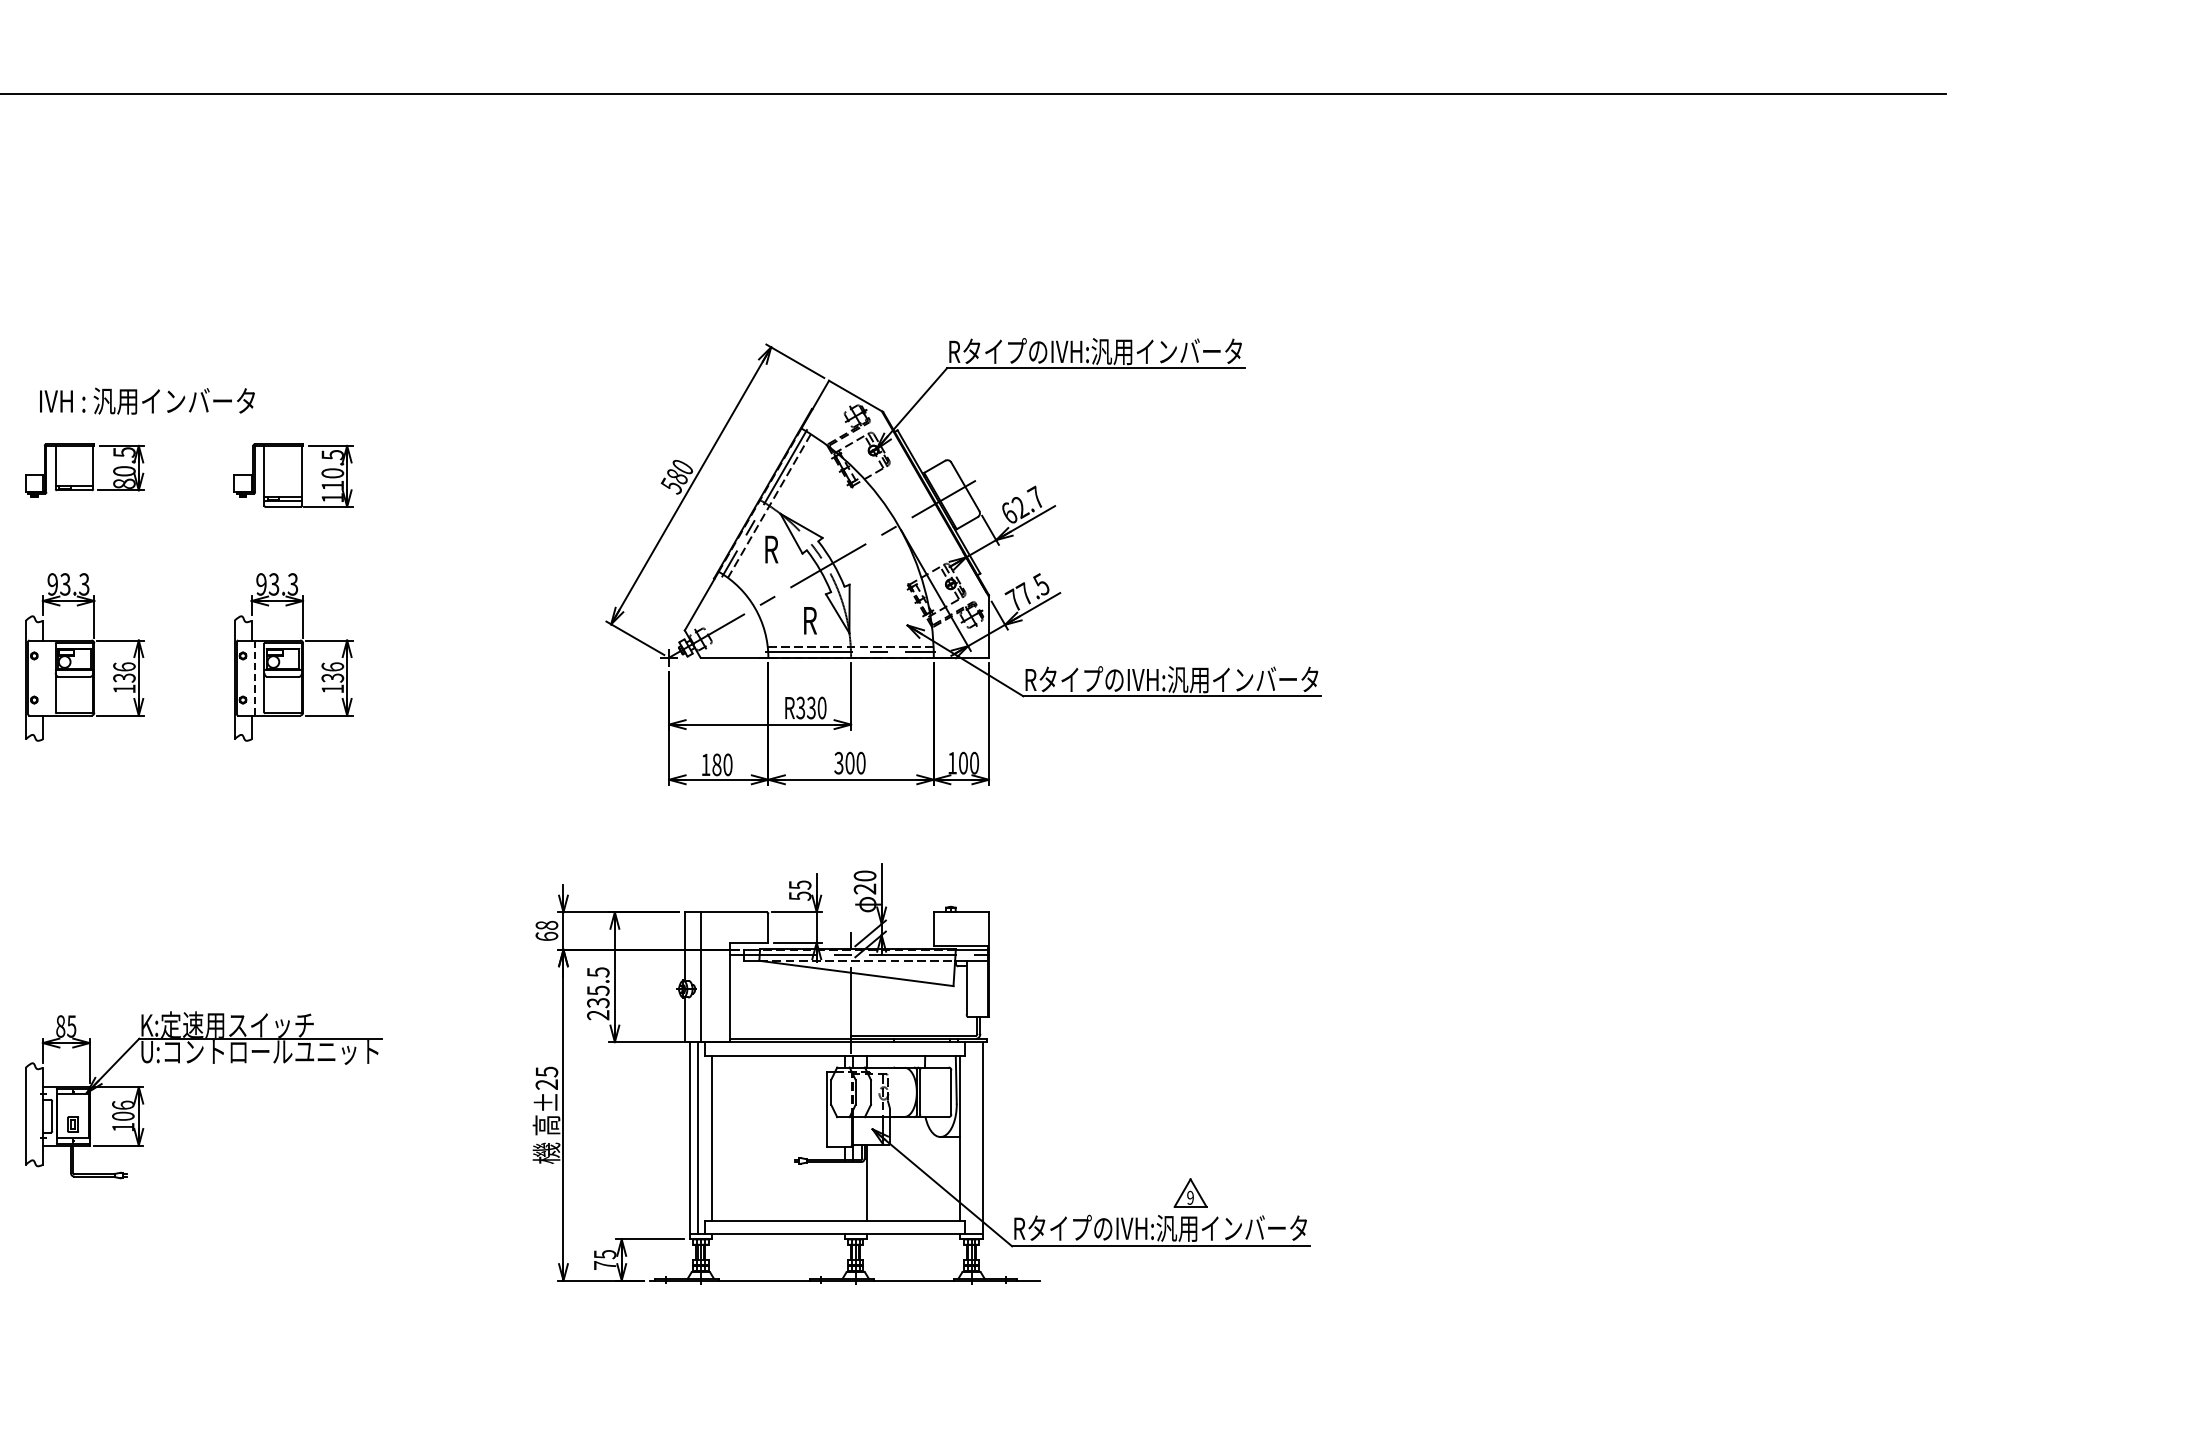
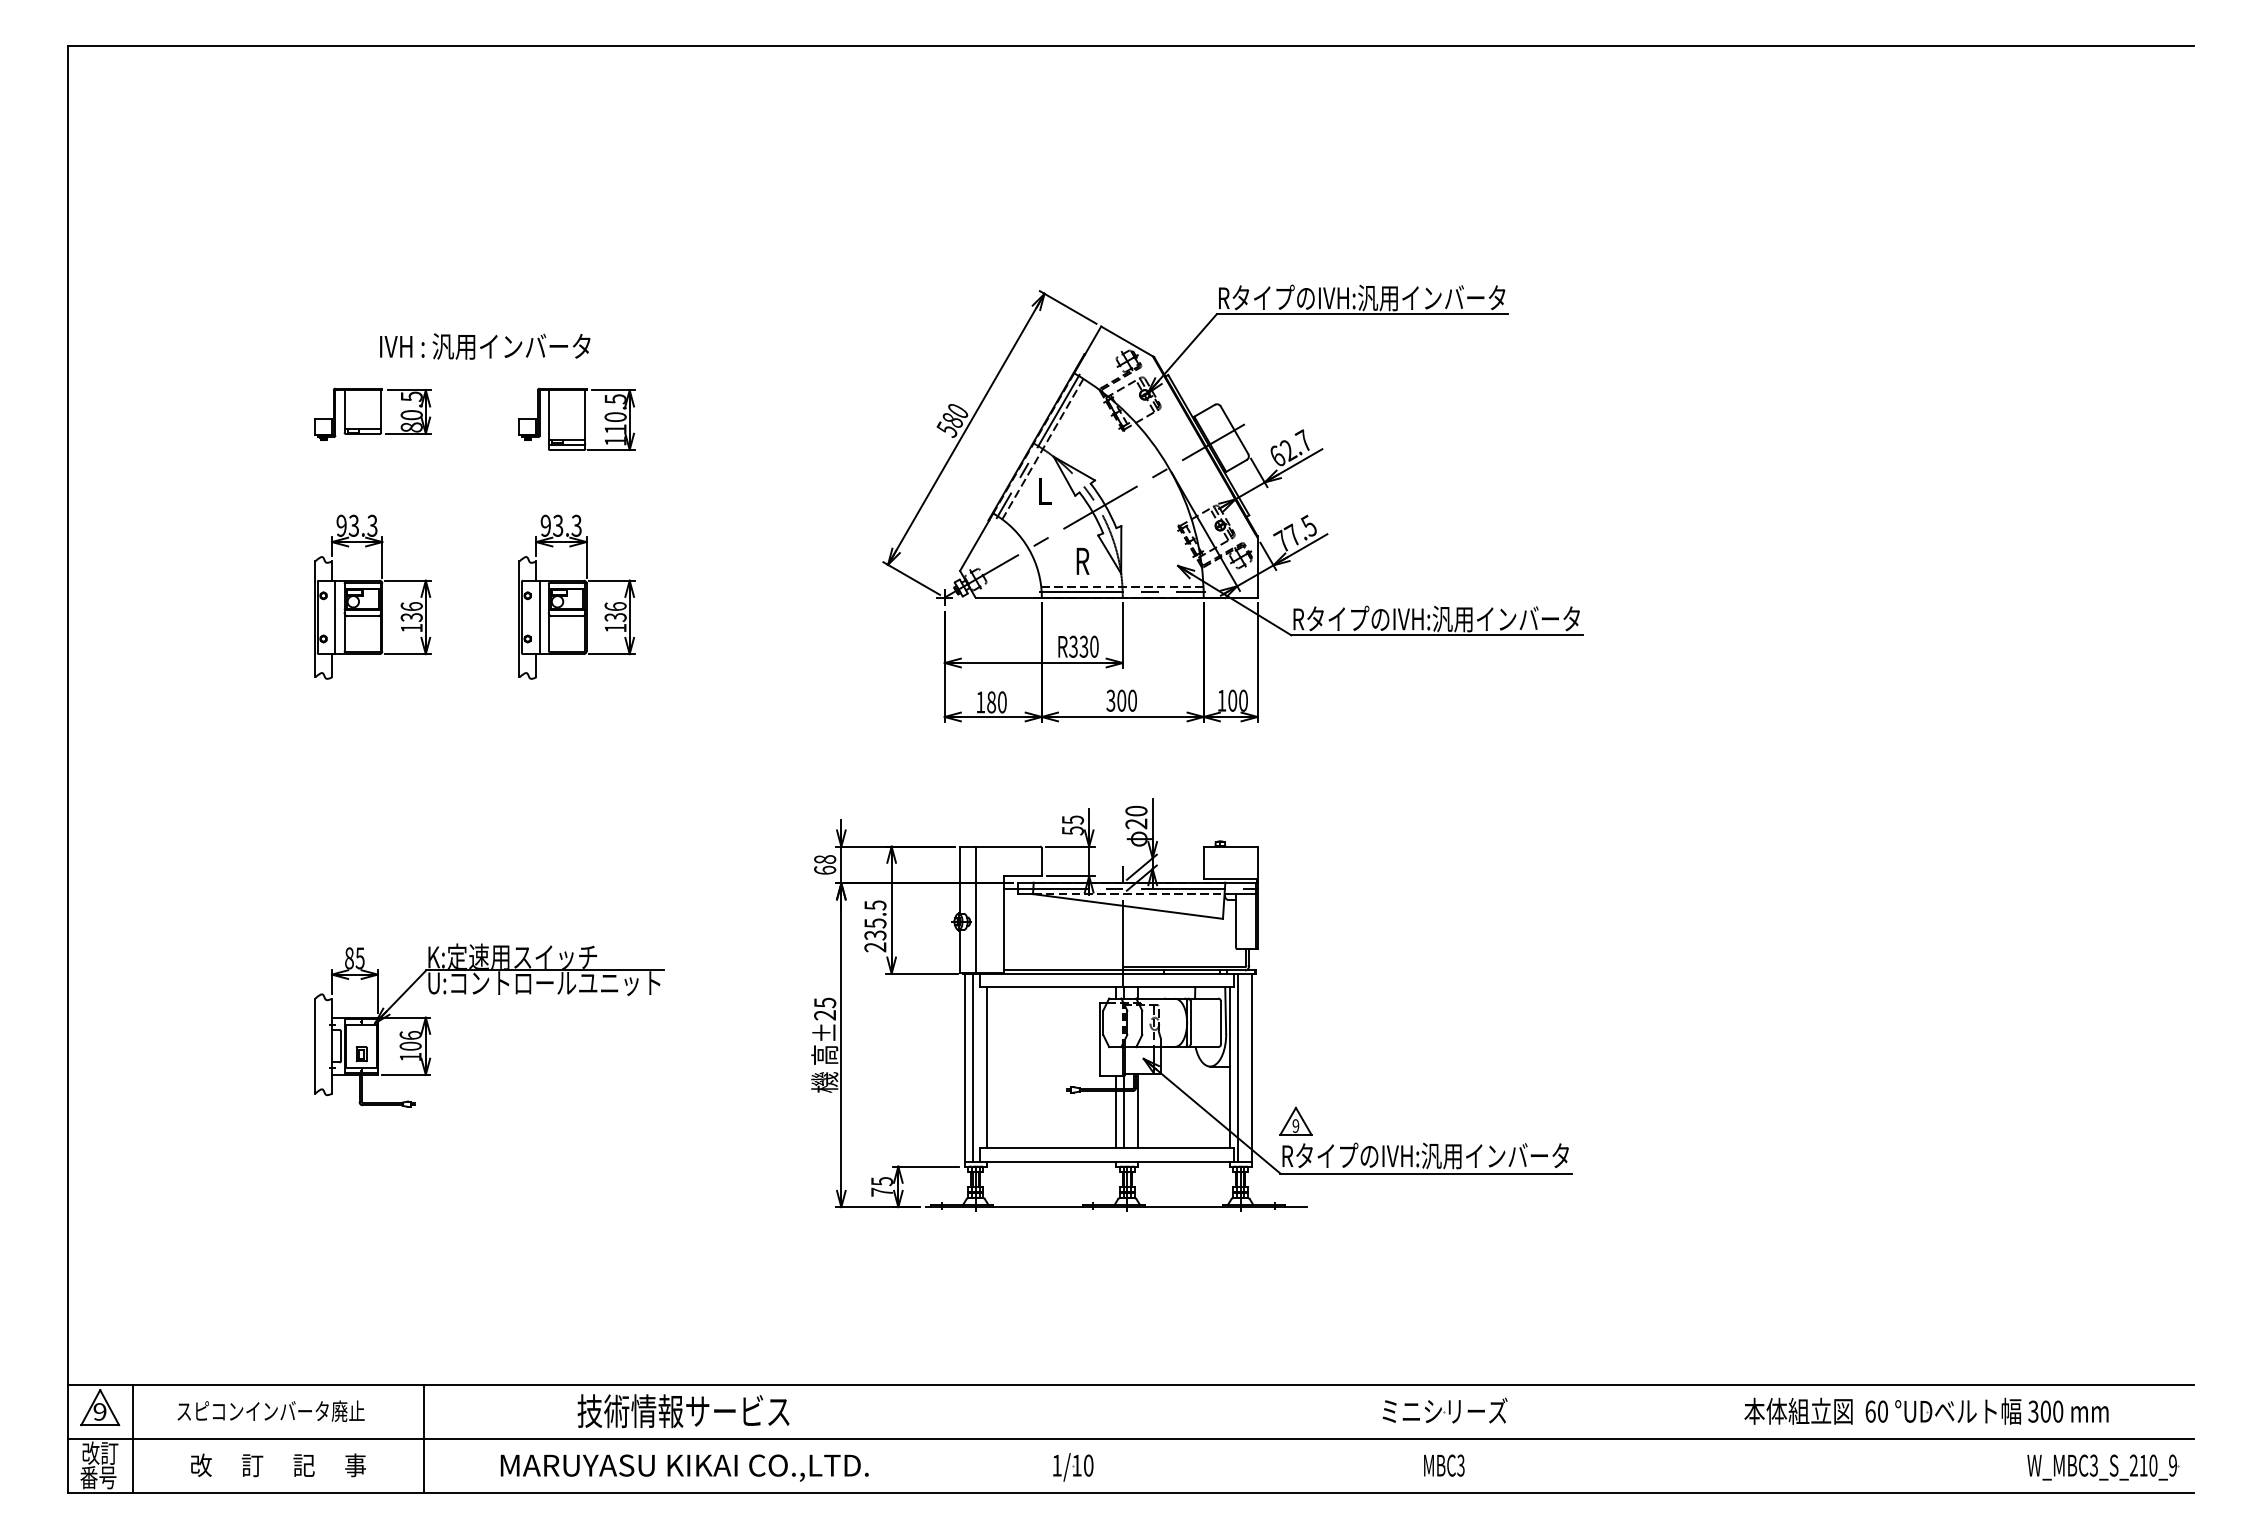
text: (147, 401) -> (485, 346), moved
text: (772, 549) -> (1045, 491), R -> L
line: (46, 678) -> (335, 617), added
line: (254, 678) -> (539, 617), dashed -> solid
line: (968, 1138) -> (1237, 1067), added
line: (844, 1191) -> (1116, 1119), added
line: (852, 1191) -> (1124, 1119), added
part: (1190, 1192) -> (1295, 1120), moved

